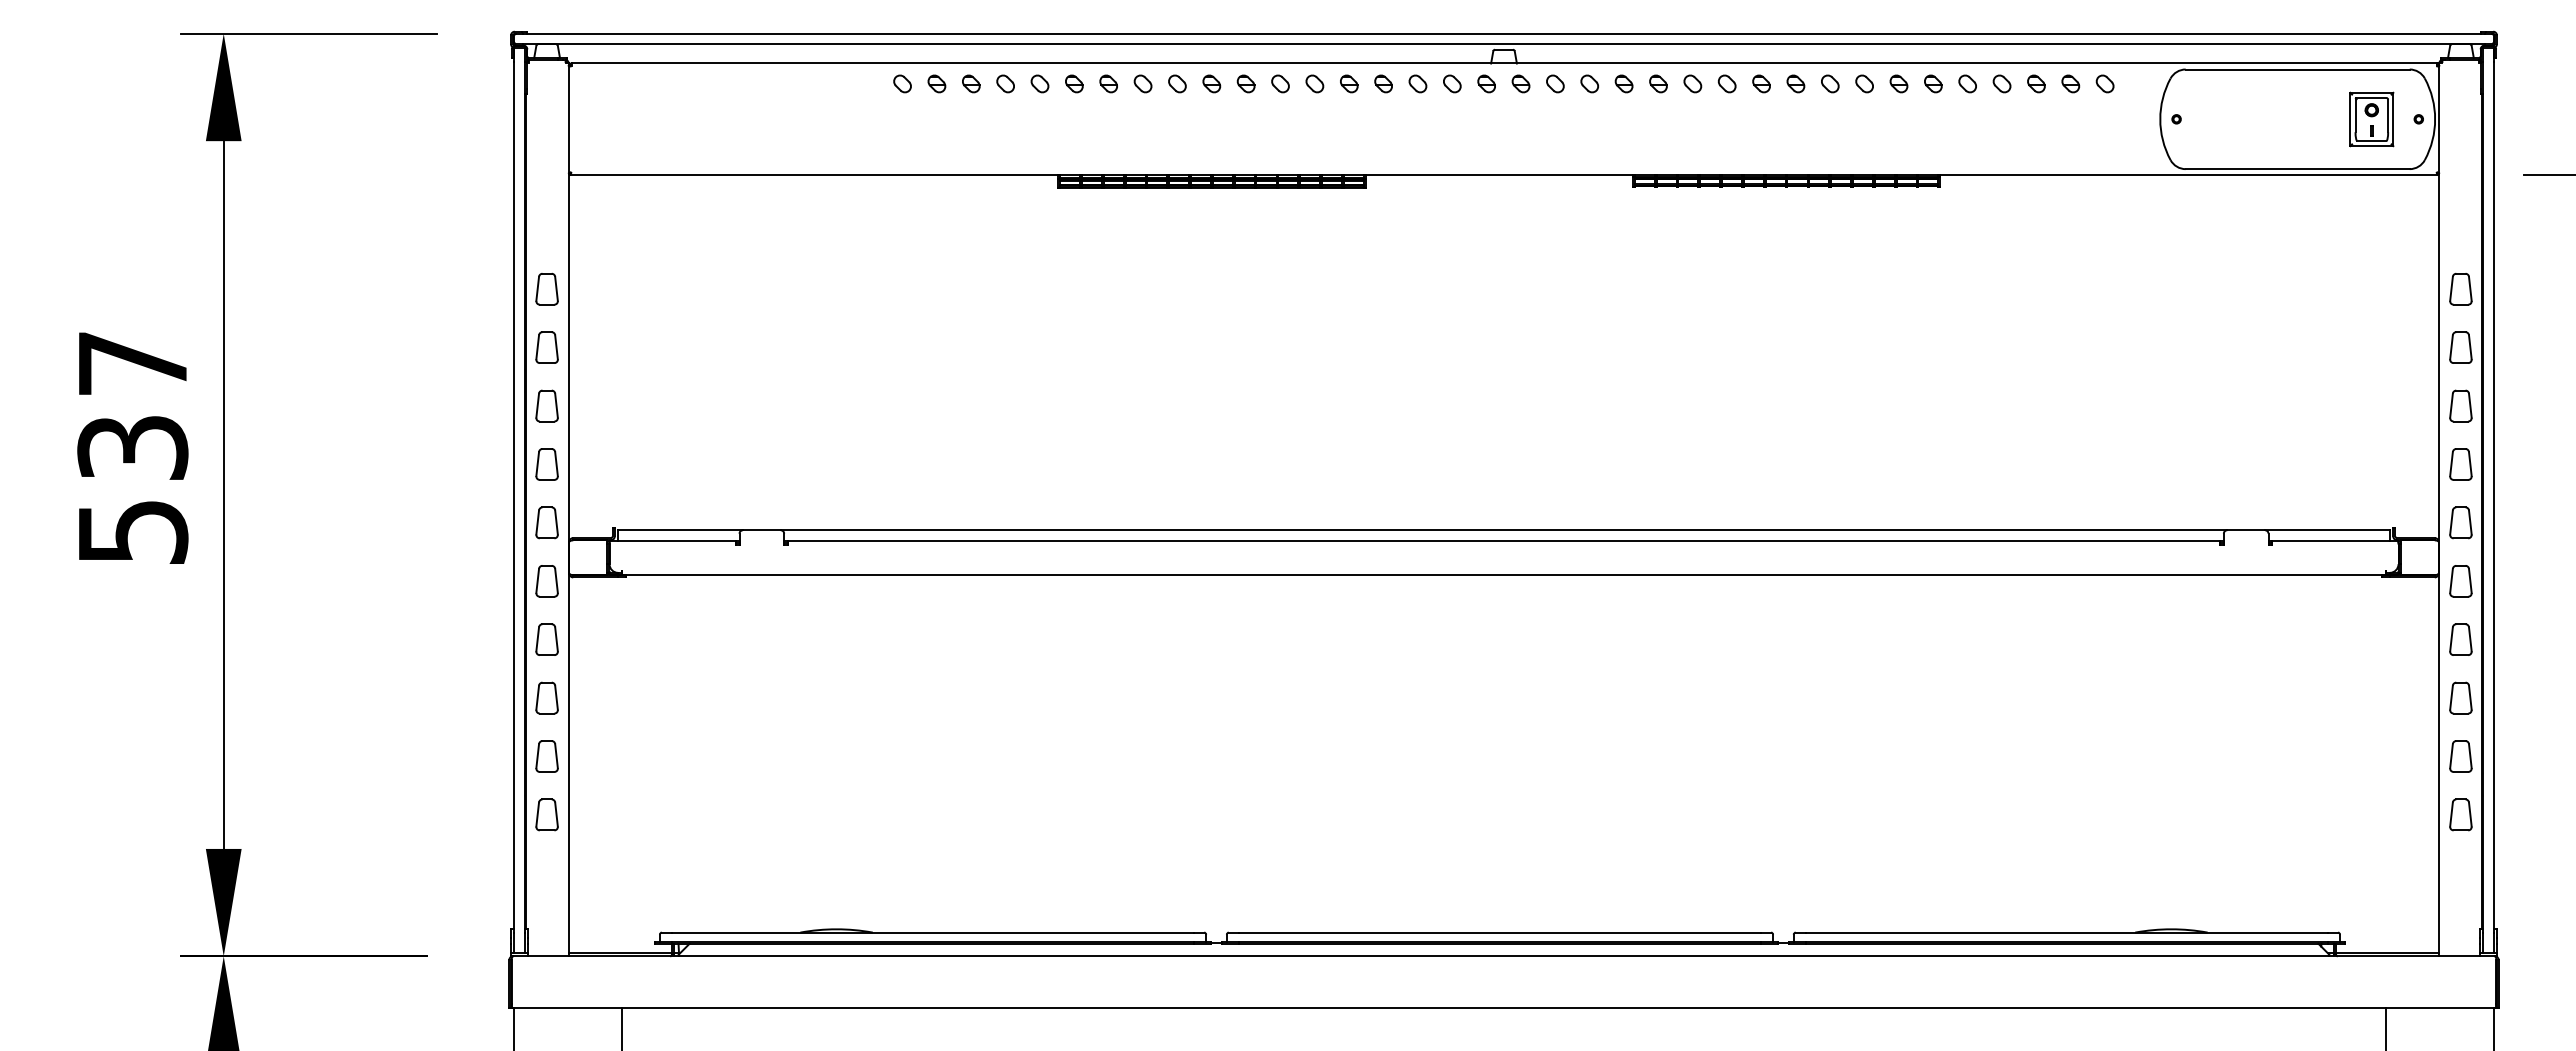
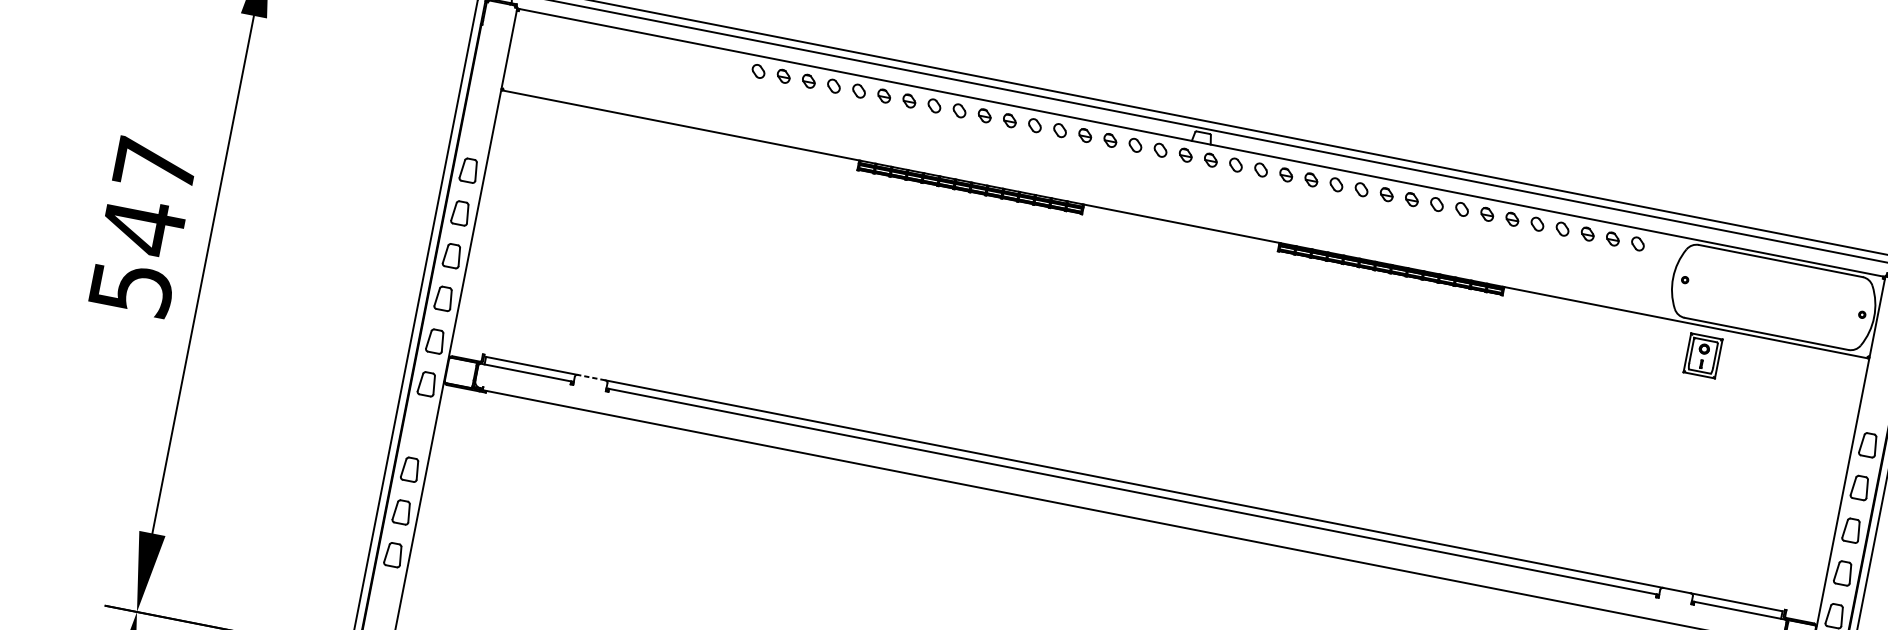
part: (2371, 119) -> (1702, 355), moved
text: (132, 448) -> (143, 227), 537 -> 547
line: (761, 530) -> (591, 377), solid -> dashed
part: (546, 639) -> (418, 426), removed

